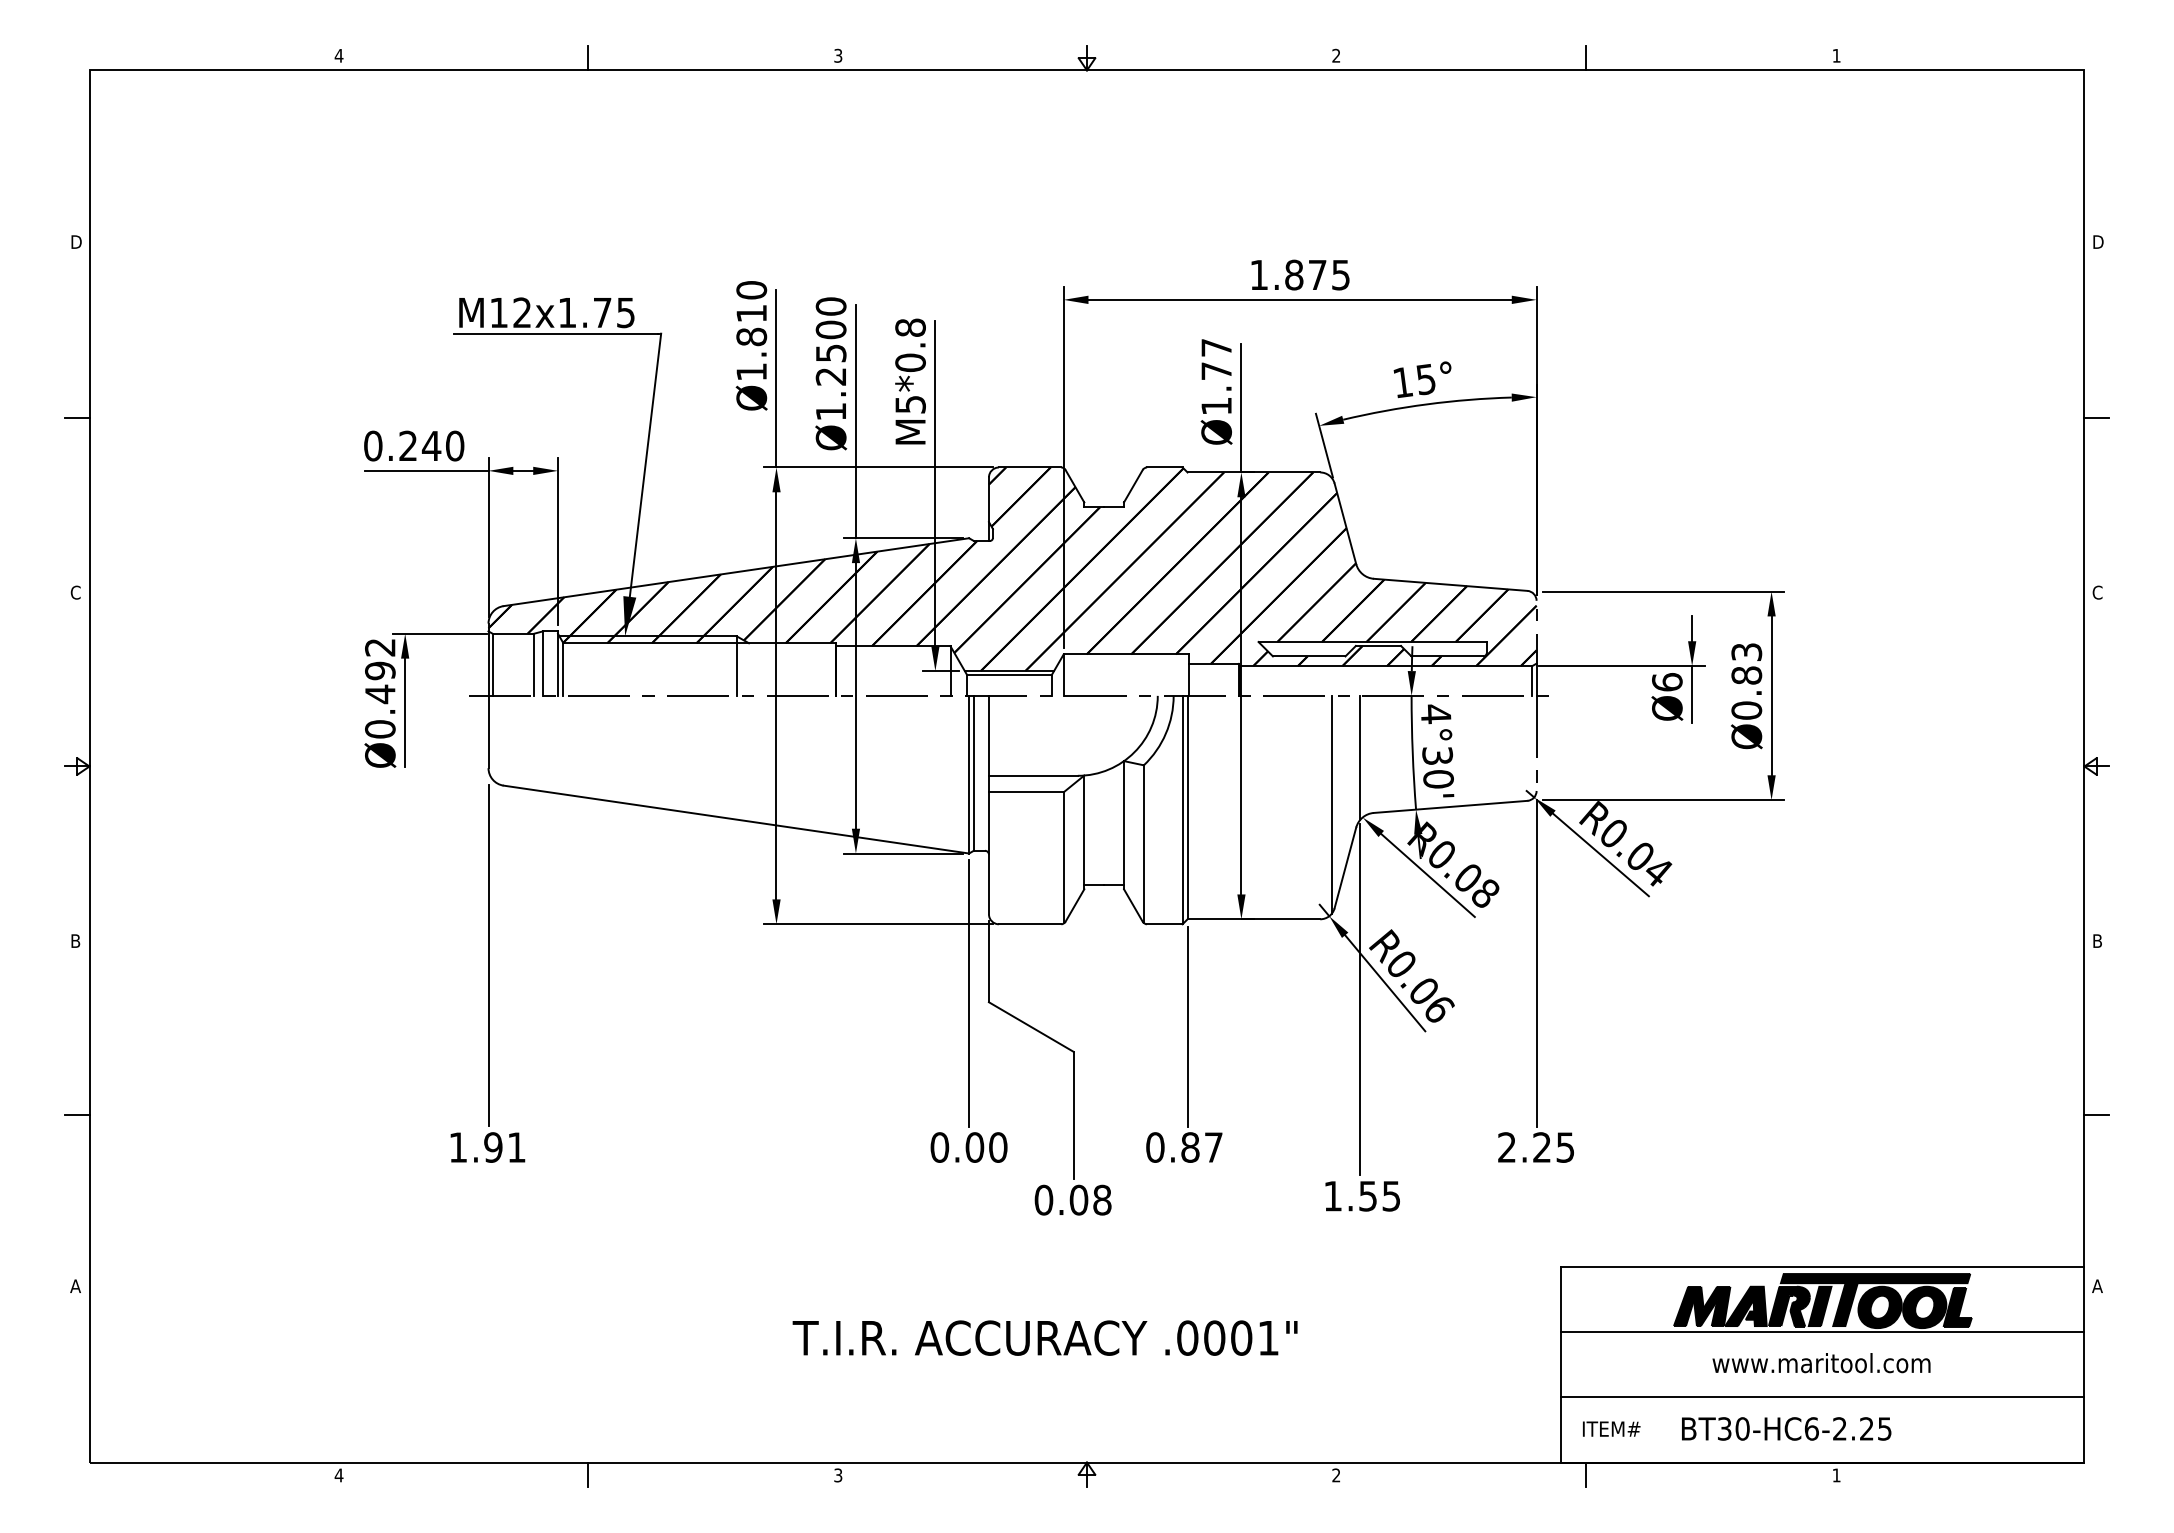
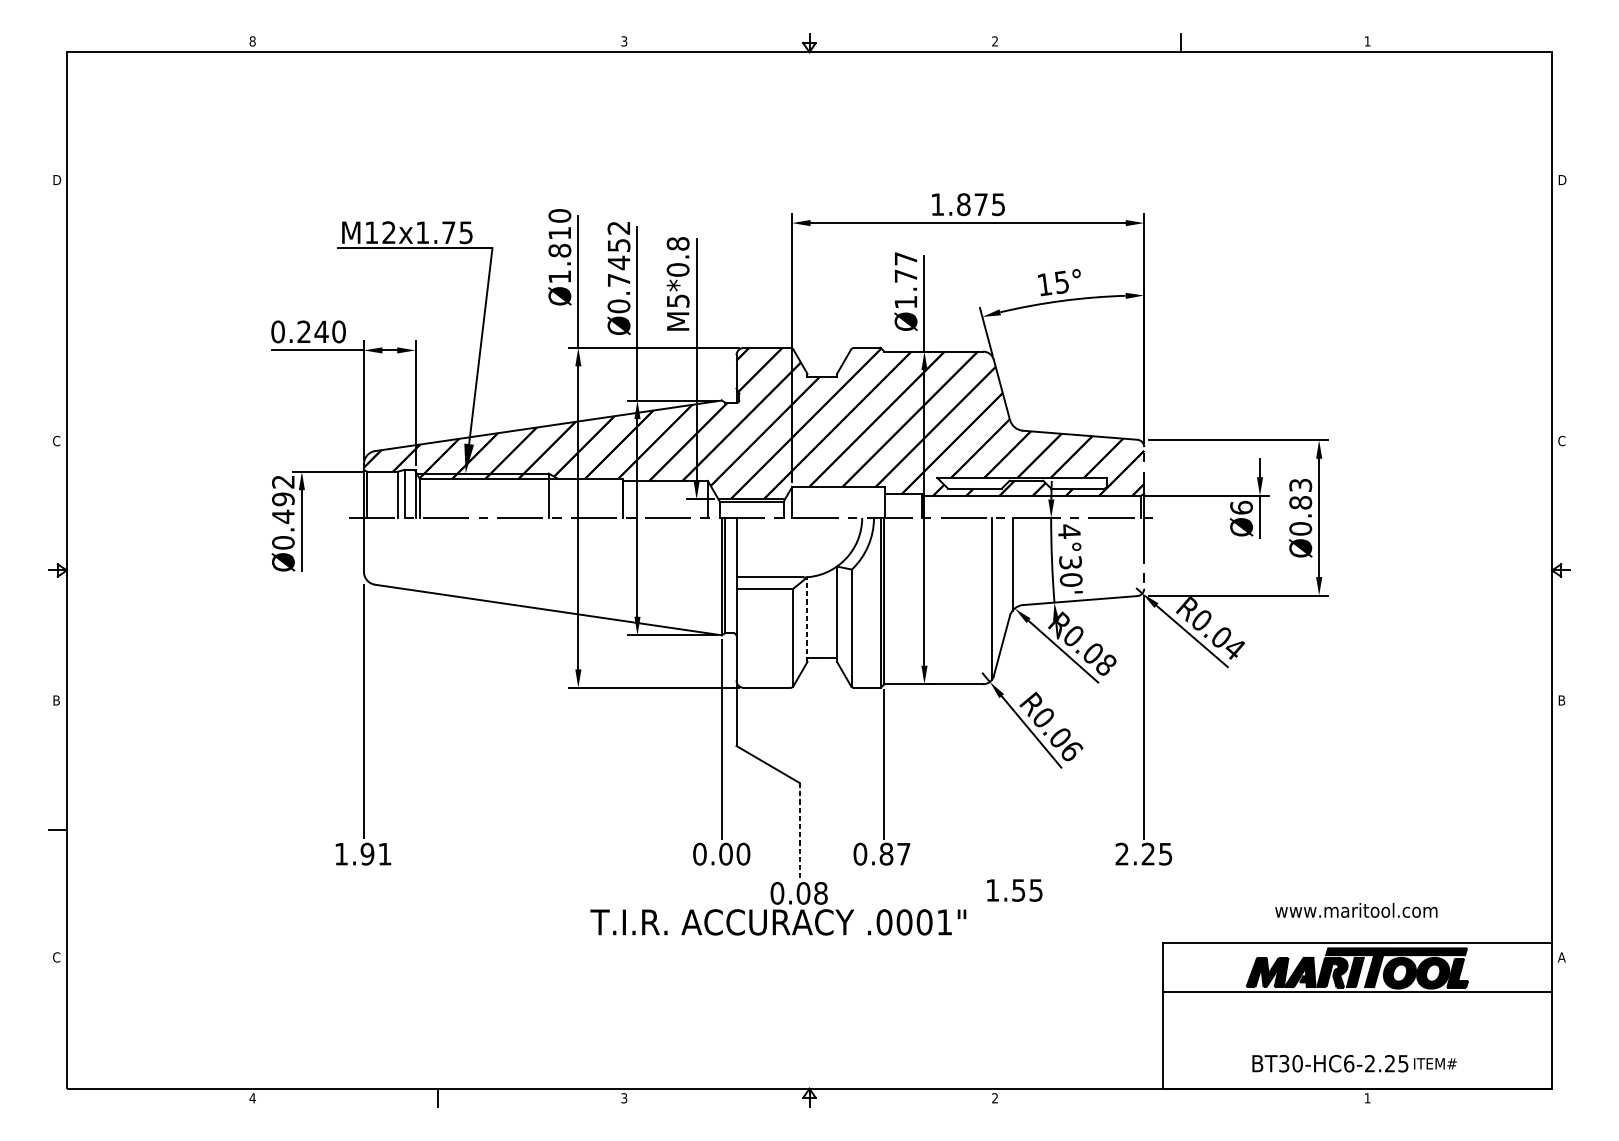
text: (338, 55) -> (252, 41), 4 -> 8
line: (588, 58) -> (438, 43), removed
text: (830, 358) -> (618, 266), Ø1.2500 -> Ø0.7452
line: (77, 418) -> (57, 311), removed
line: (2096, 418) -> (1561, 311), removed
line: (1084, 832) -> (807, 619), solid -> dashed
line: (1359, 998) -> (1012, 743), removed
line: (2096, 1114) -> (1561, 829), removed
line: (1073, 1115) -> (799, 830), solid -> dashed
text: (75, 1286) -> (56, 957), A -> C
text: (1044, 1337) -> (777, 921), moved
text: (1821, 1363) -> (1356, 910), moved
line: (1822, 1397) -> (1357, 1040), removed
text: (1611, 1428) -> (1435, 1063), moved
line: (1585, 1474) -> (1180, 1097), removed

